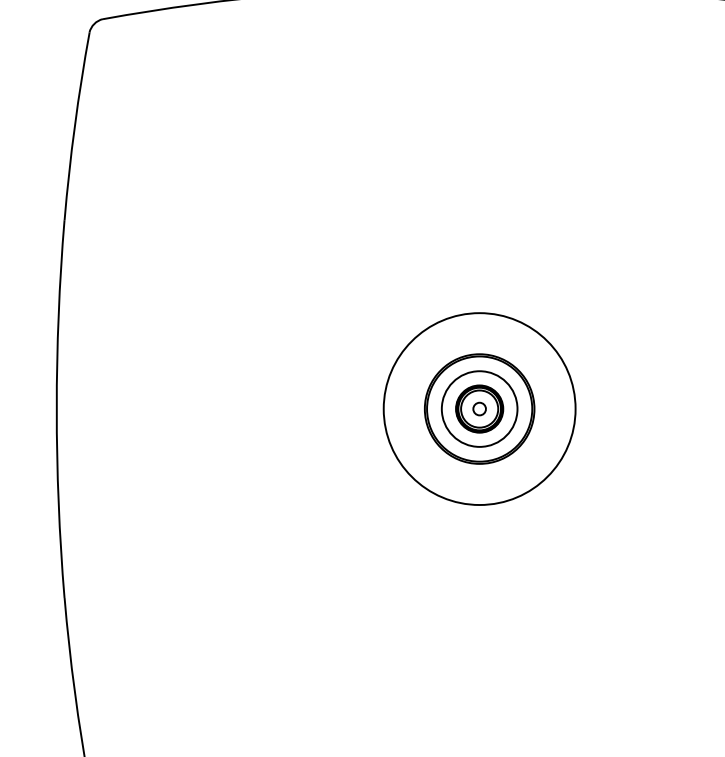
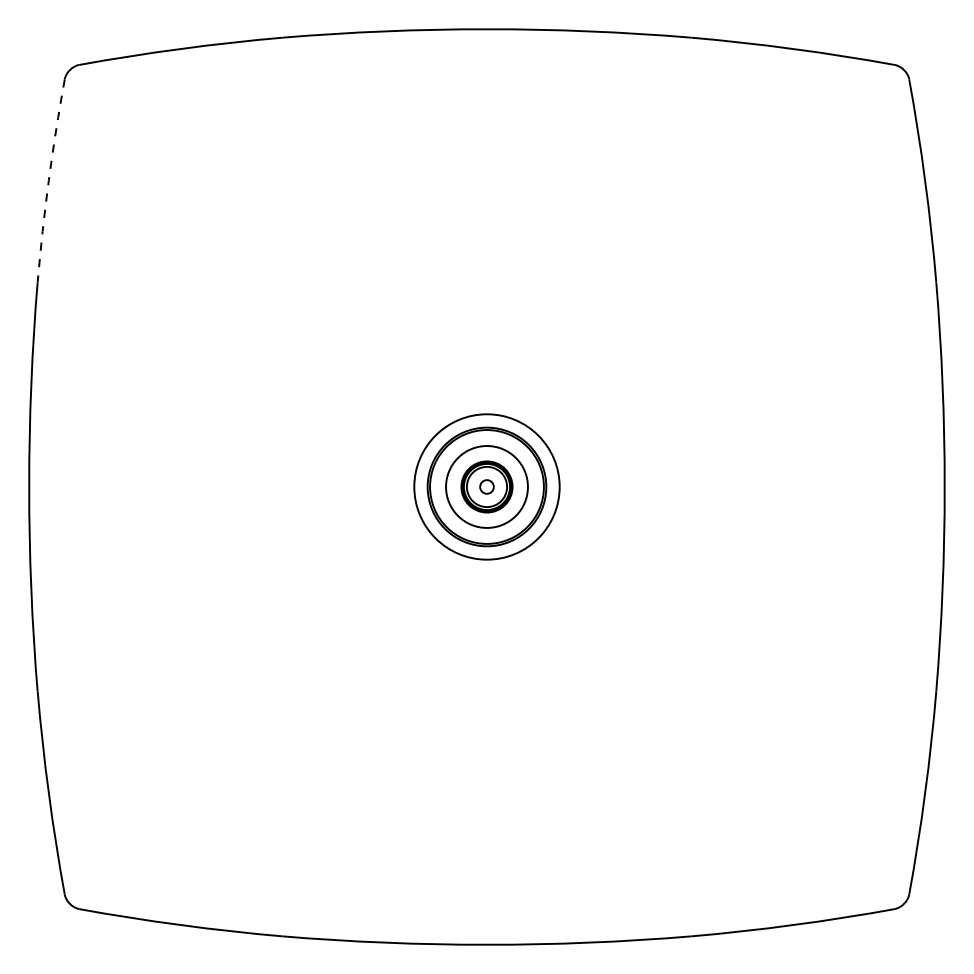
arc: (74, 125) -> (48, 180), solid -> dashed
circle: (479, 408) -> (486, 486), size x0.7

